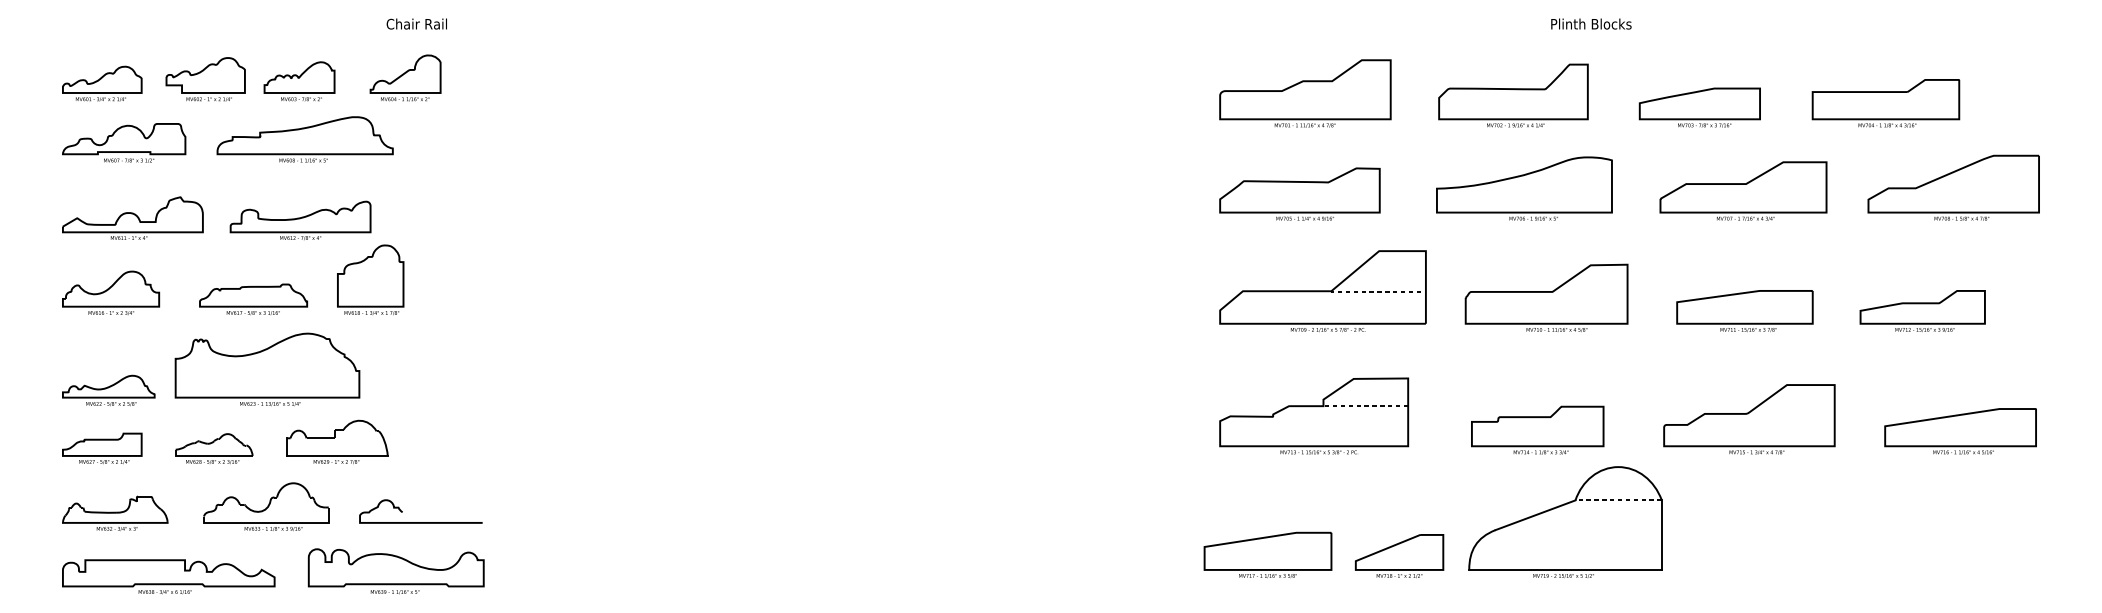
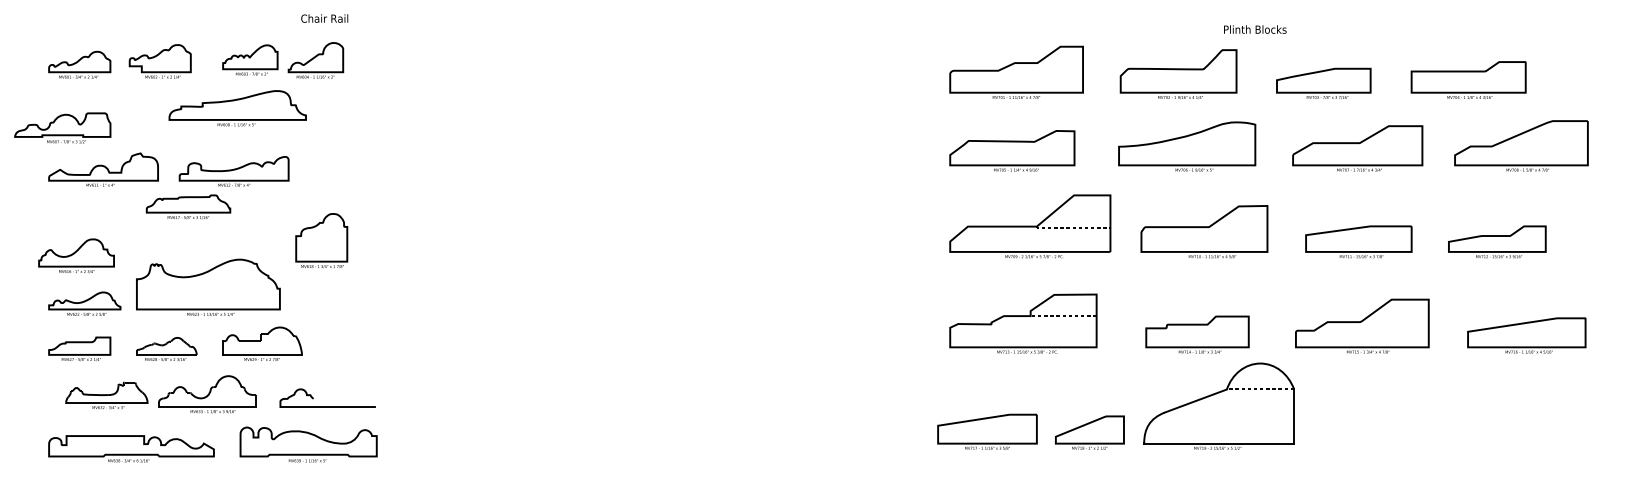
text: (1591, 23) -> (1255, 29), moved
part: (299, 80) -> (250, 59), moved
part: (123, 142) -> (62, 127), moved
part: (370, 279) -> (321, 240), moved
part: (110, 292) -> (76, 255), moved
part: (253, 298) -> (188, 206), moved
part: (114, 513) -> (106, 395), moved

